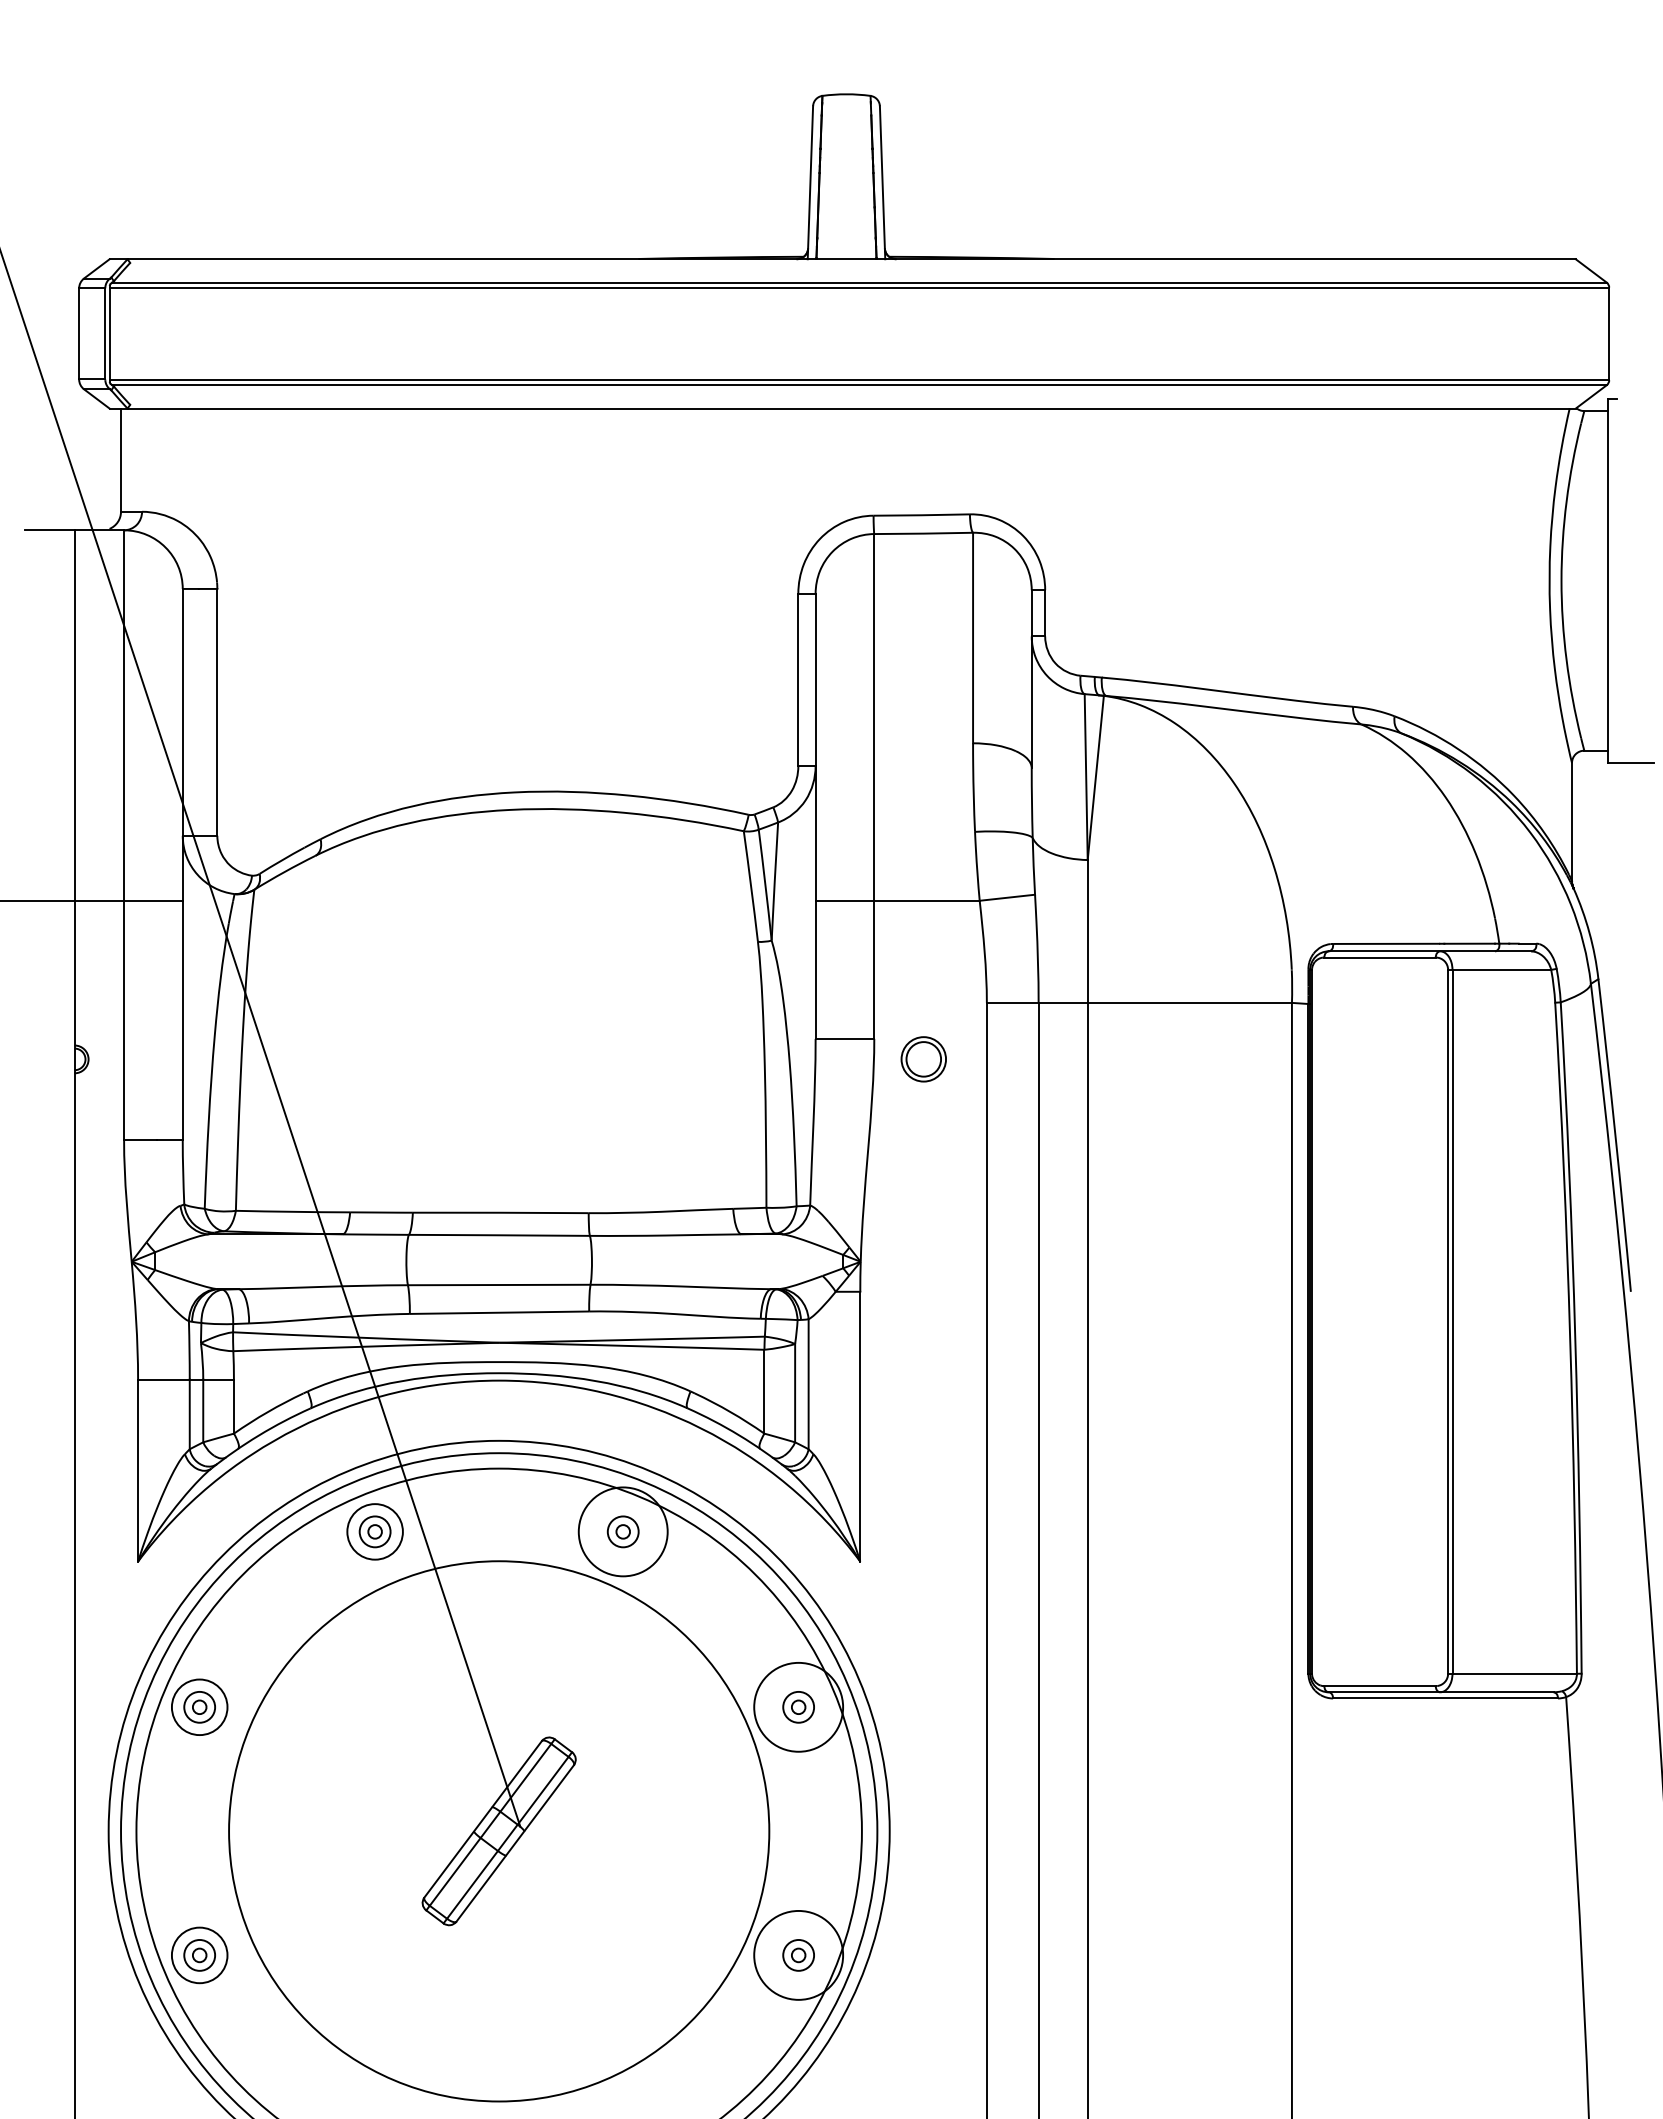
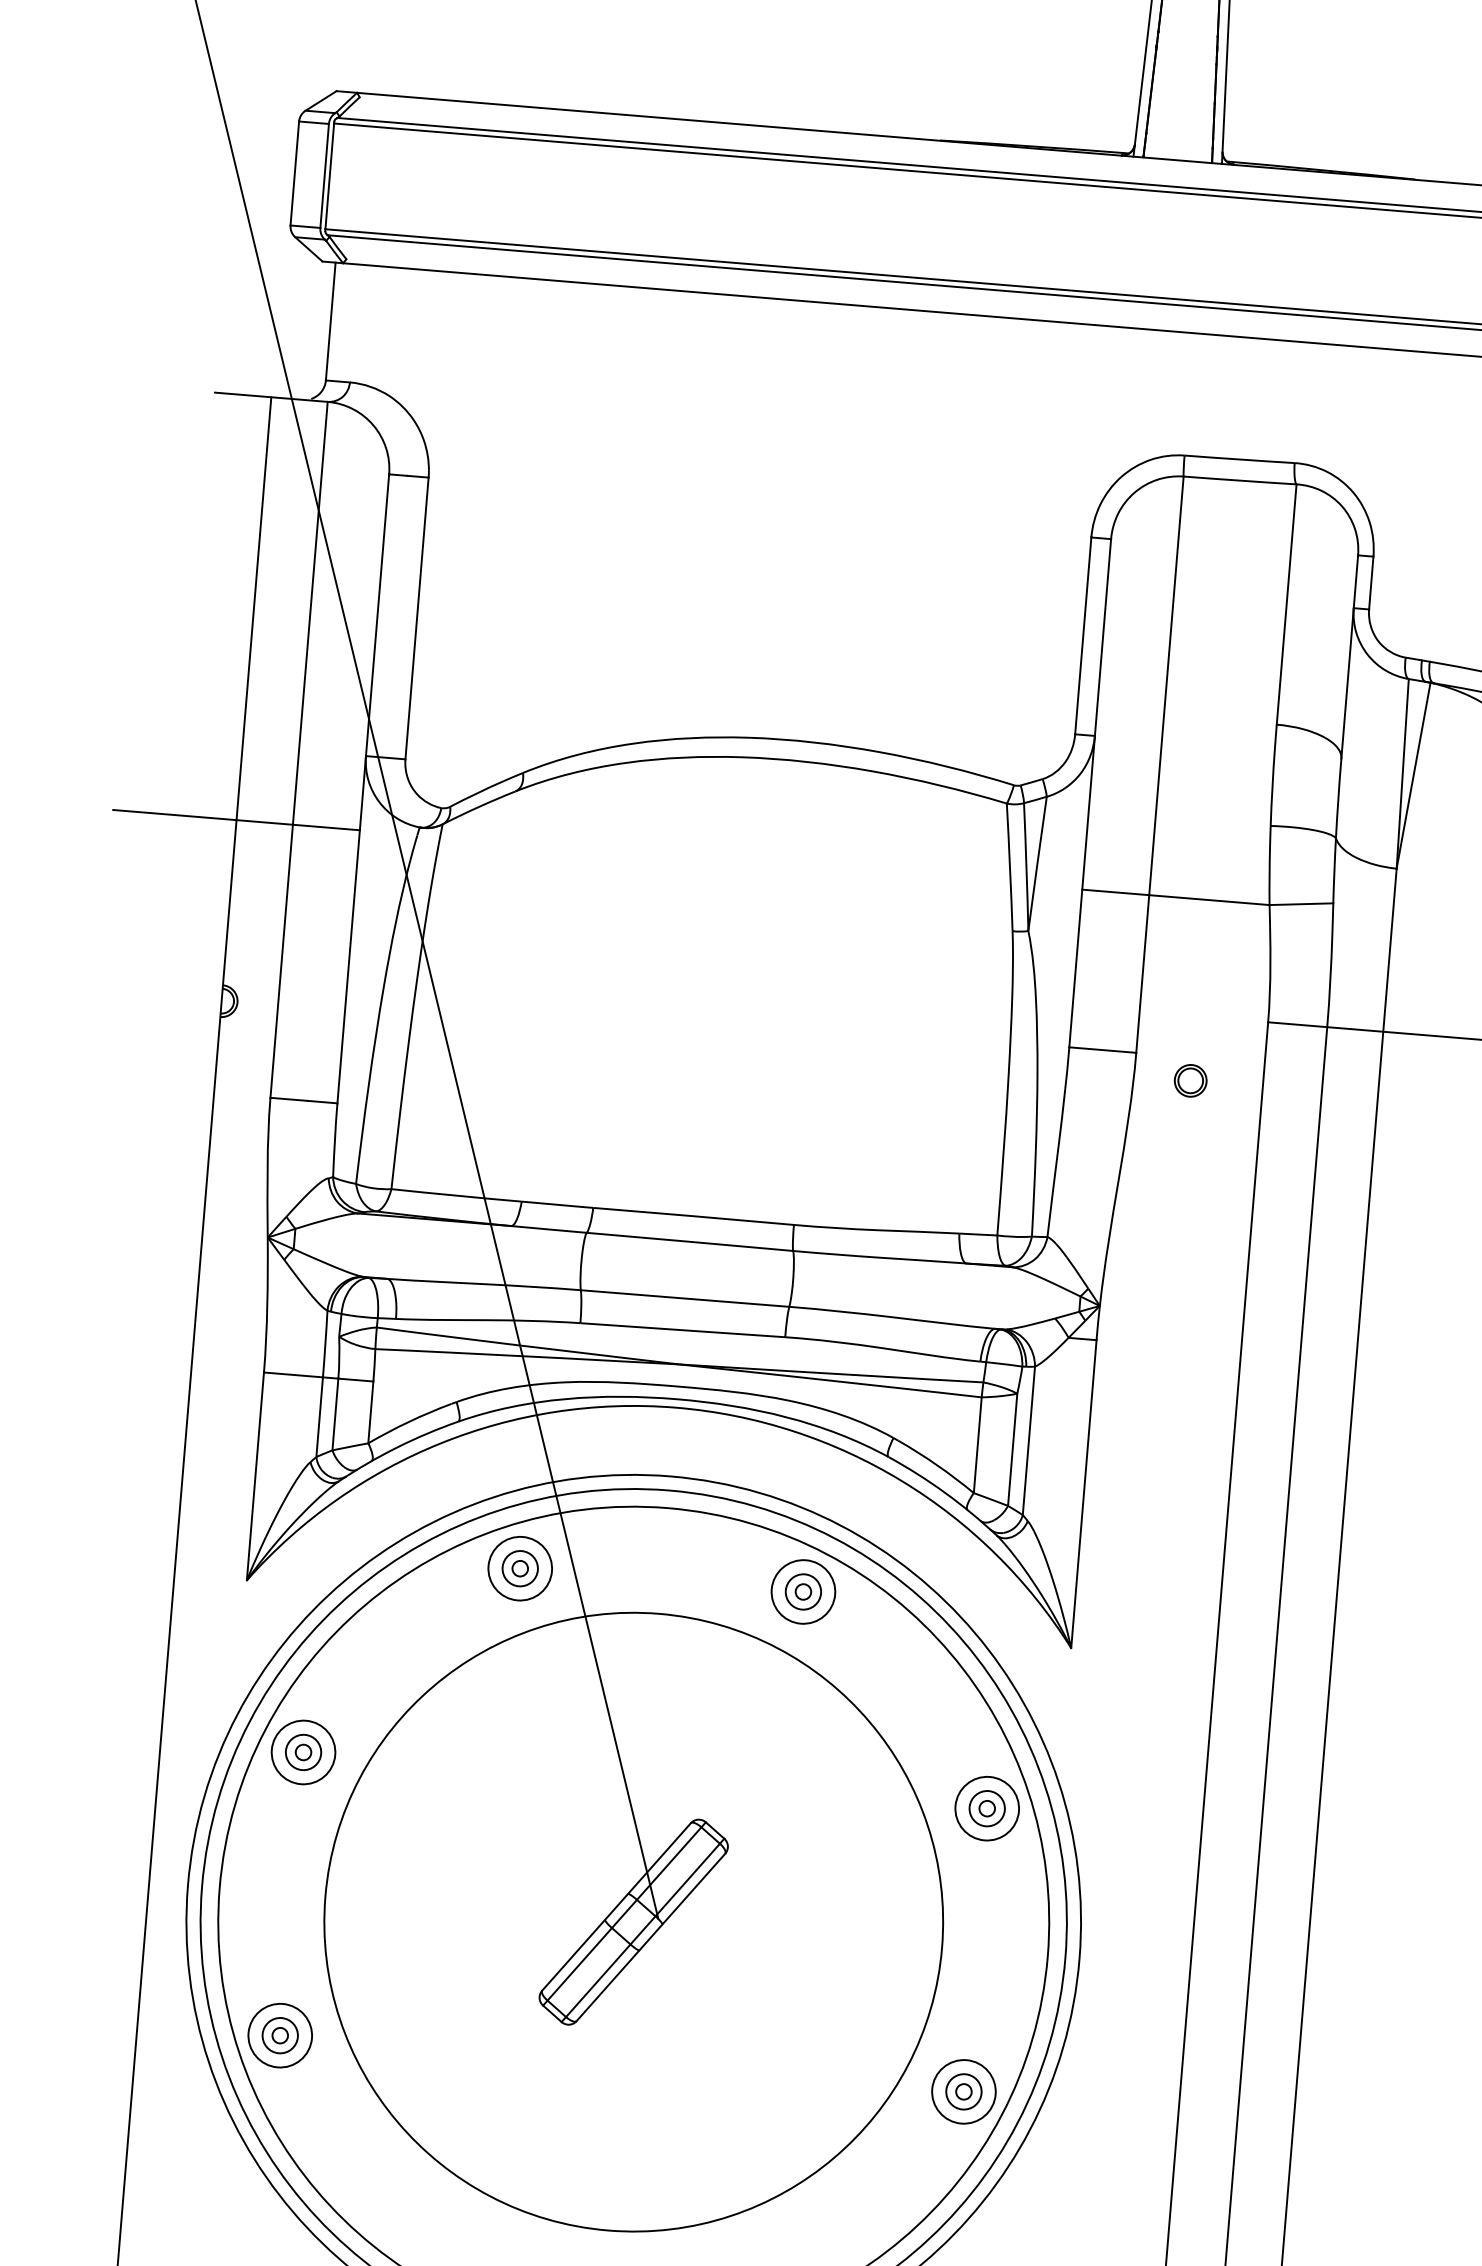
part: (923, 1059) -> (1190, 1080), size x0.62
circle: (623, 1531) -> (803, 1591), size x0.62
circle: (798, 1707) -> (987, 1808), size x0.62
circle: (798, 1955) -> (963, 2091), size x0.62

